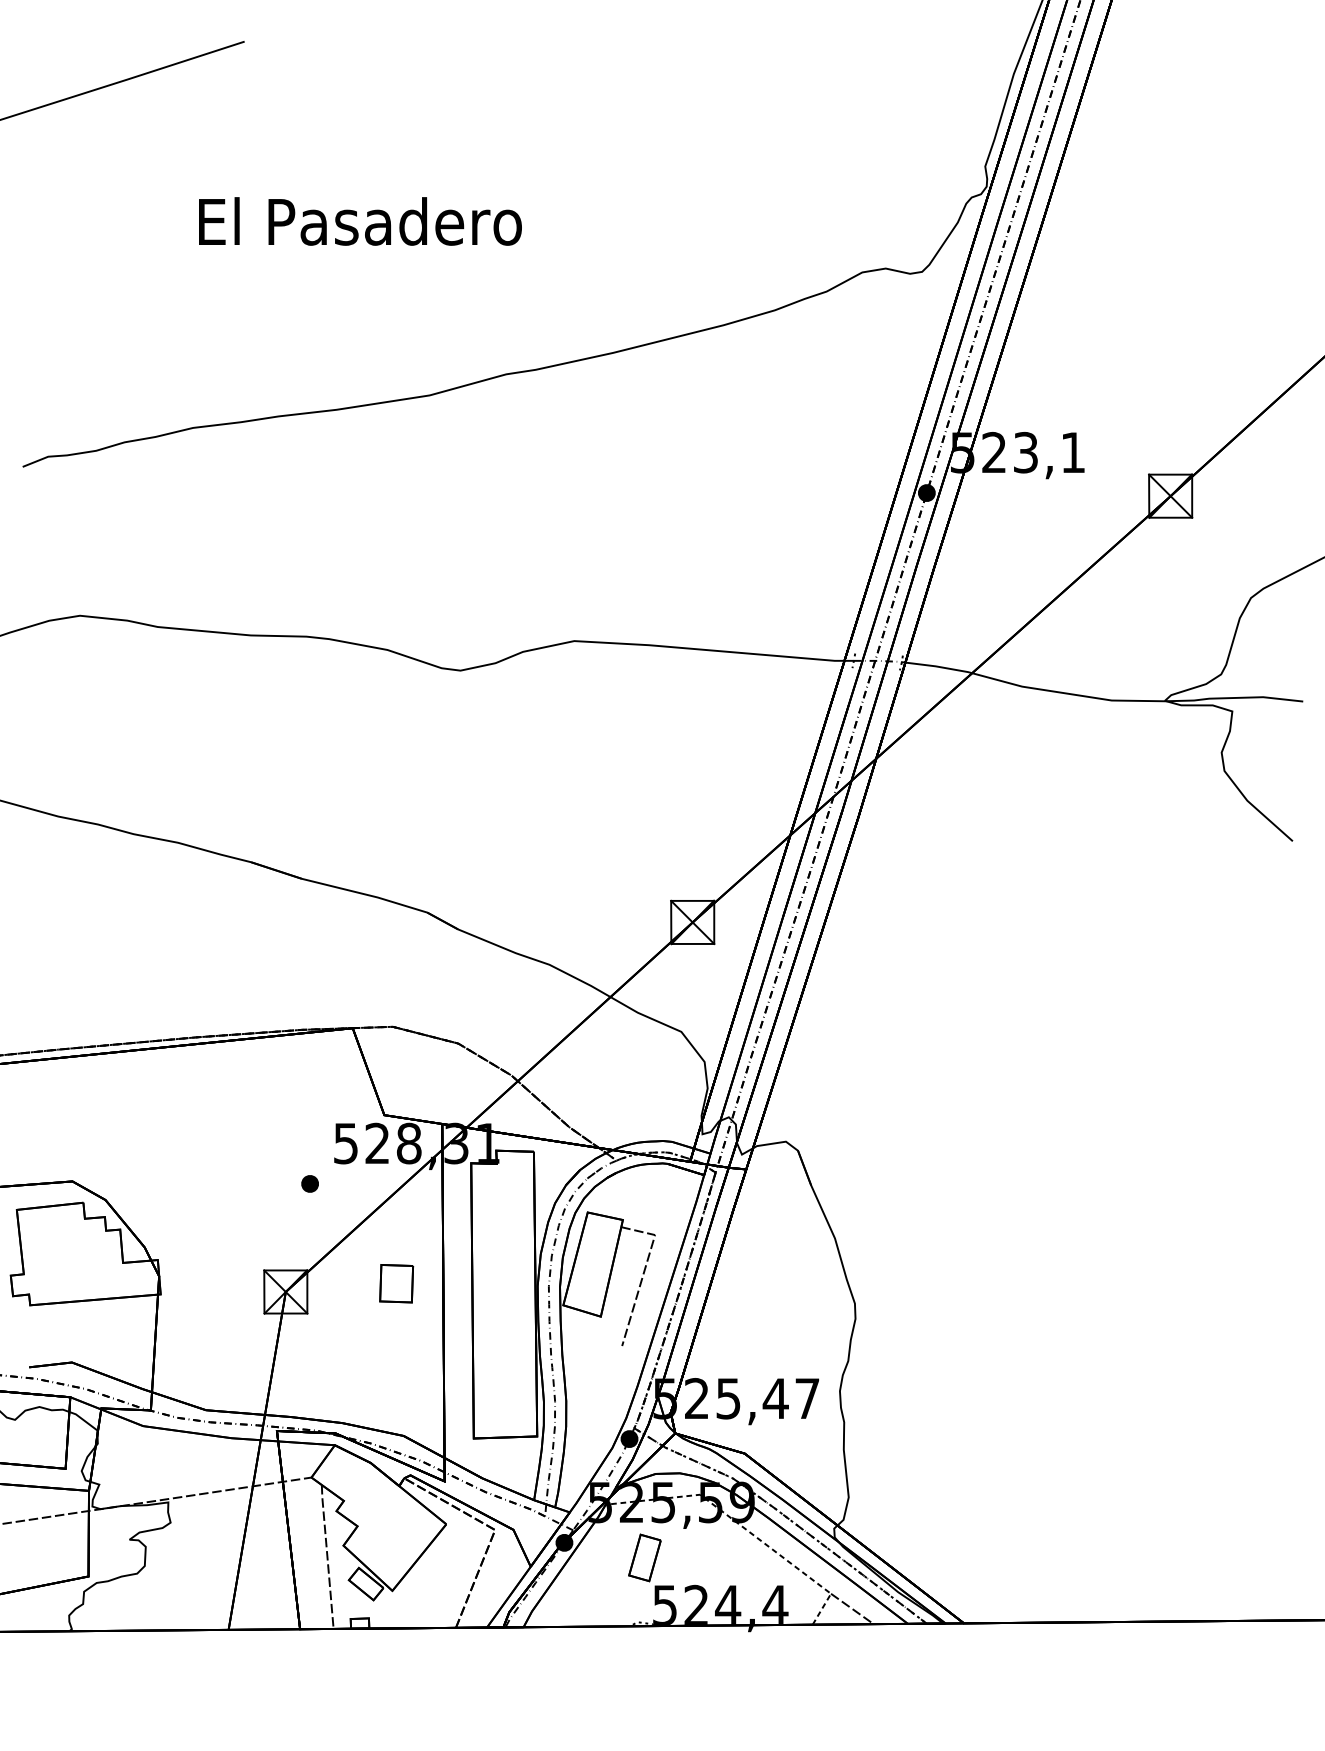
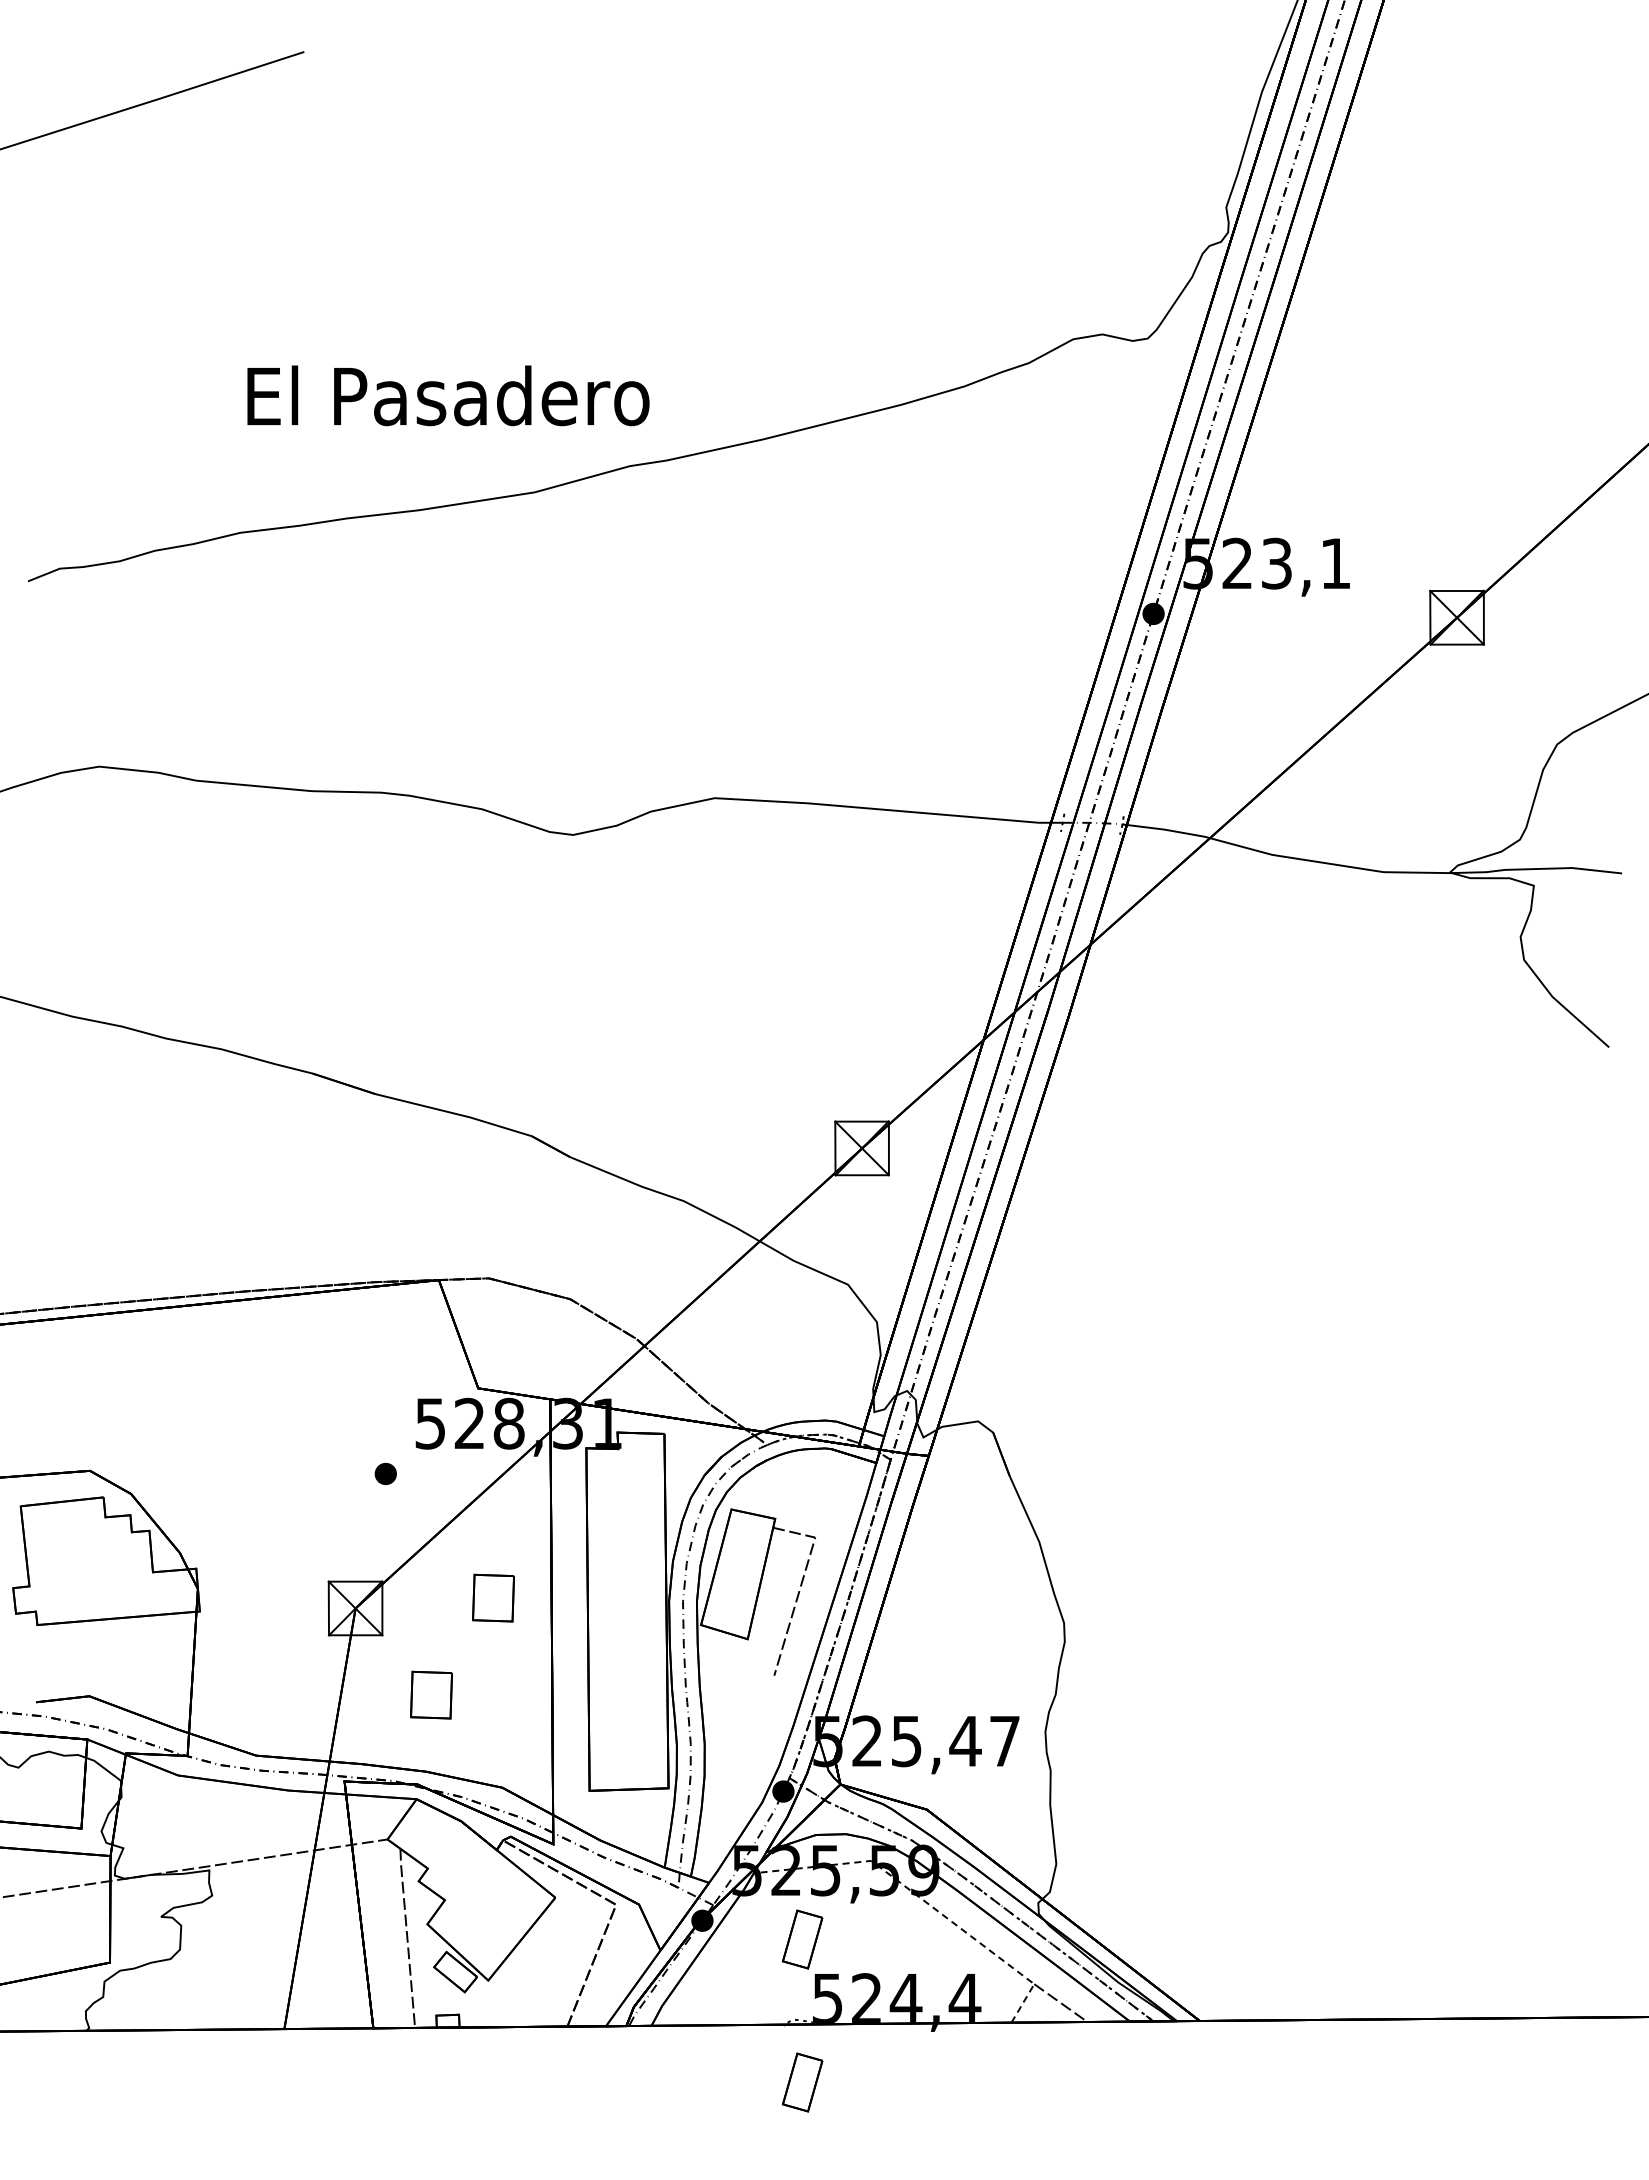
text: (360, 221) -> (448, 395), moved
part: (346, 1361) -> (431, 1694), added
part: (644, 1672) -> (802, 2082), added

